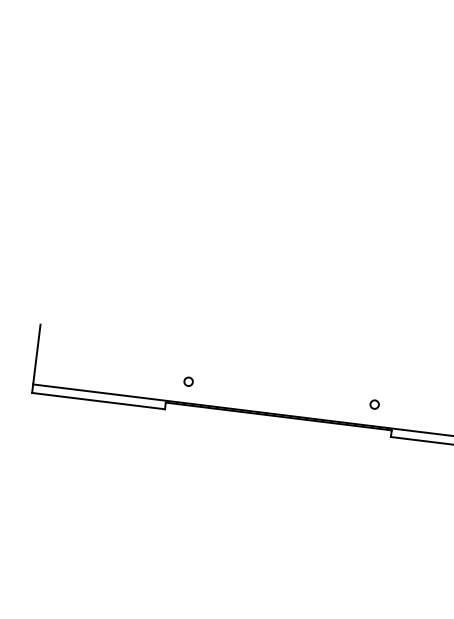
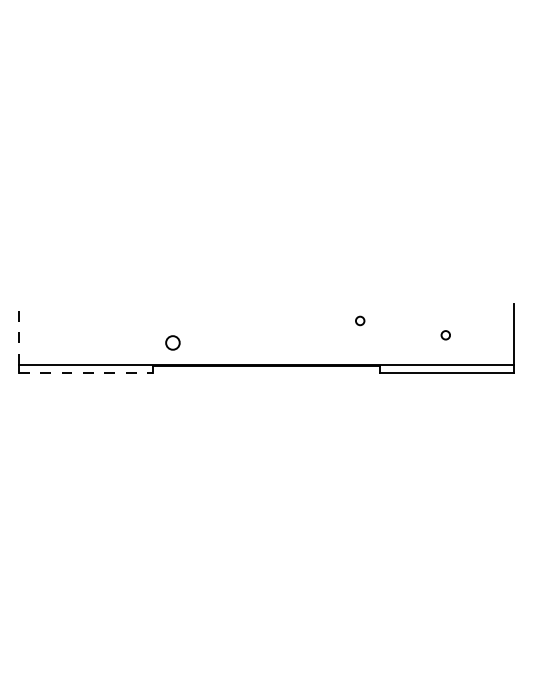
line: (36, 353) -> (18, 333), solid -> dashed
circle: (188, 381) -> (172, 342), size x1.6
line: (98, 401) -> (85, 373), solid -> dashed
circle: (375, 404) -> (360, 320), moved

